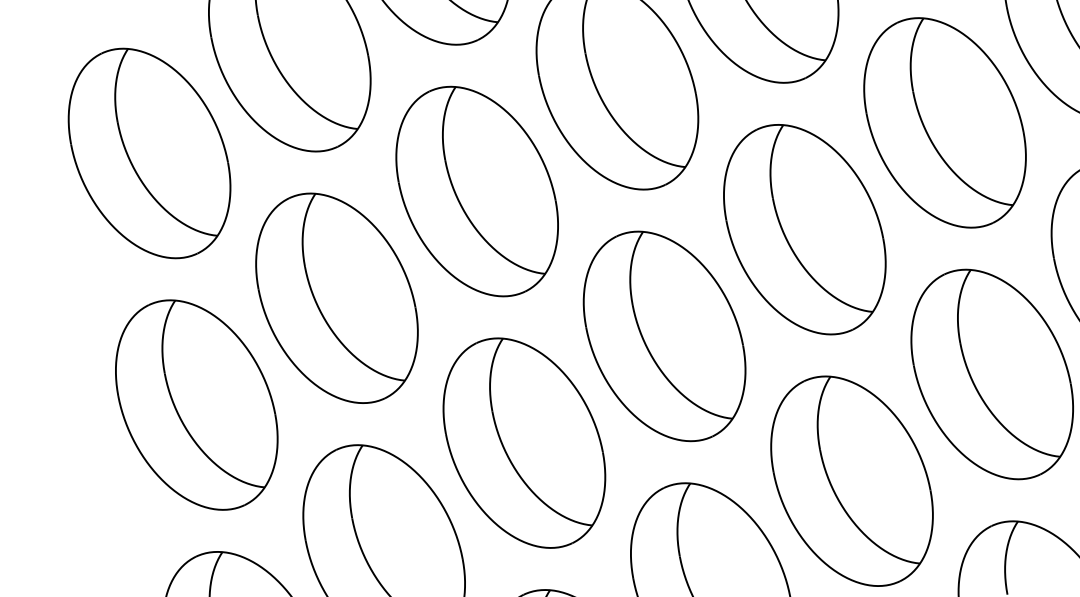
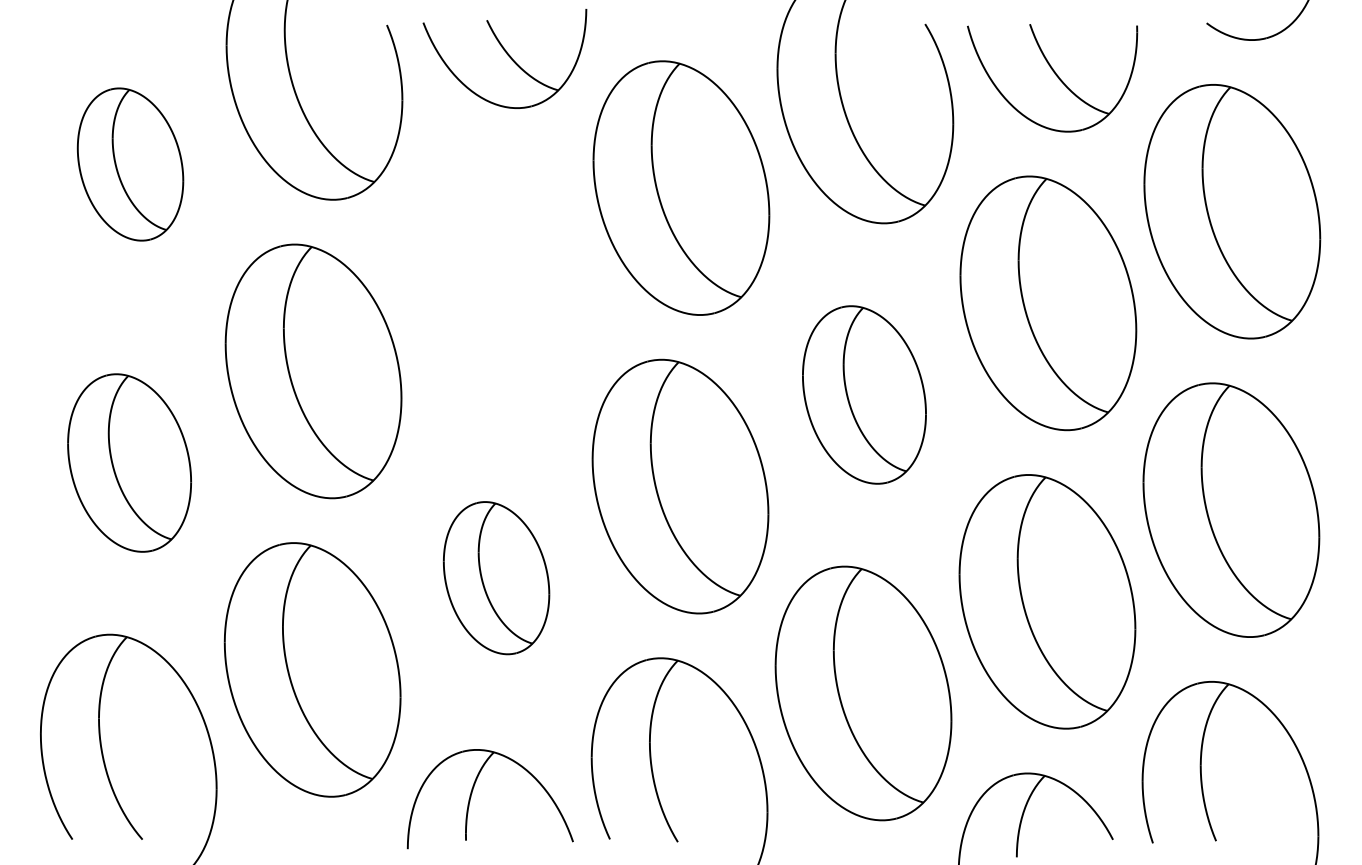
part: (149, 153) -> (130, 164), size x0.6
part: (477, 191) -> (497, 279), removed
part: (804, 229) -> (864, 394), size x0.7
part: (196, 404) -> (129, 462), size x0.7
part: (524, 442) -> (496, 577), size x0.6

